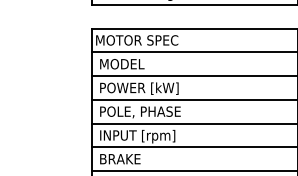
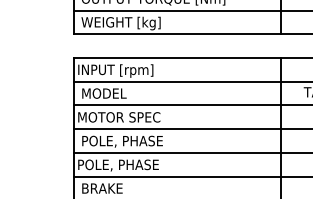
text: (137, 41) -> (119, 70), MOTOR SPEC -> INPUT [rpm]
text: (137, 88) -> (119, 117), POWER [kW] -> MOTOR SPEC
text: (136, 136) -> (118, 165), INPUT [rpm] -> POLE, PHASE

